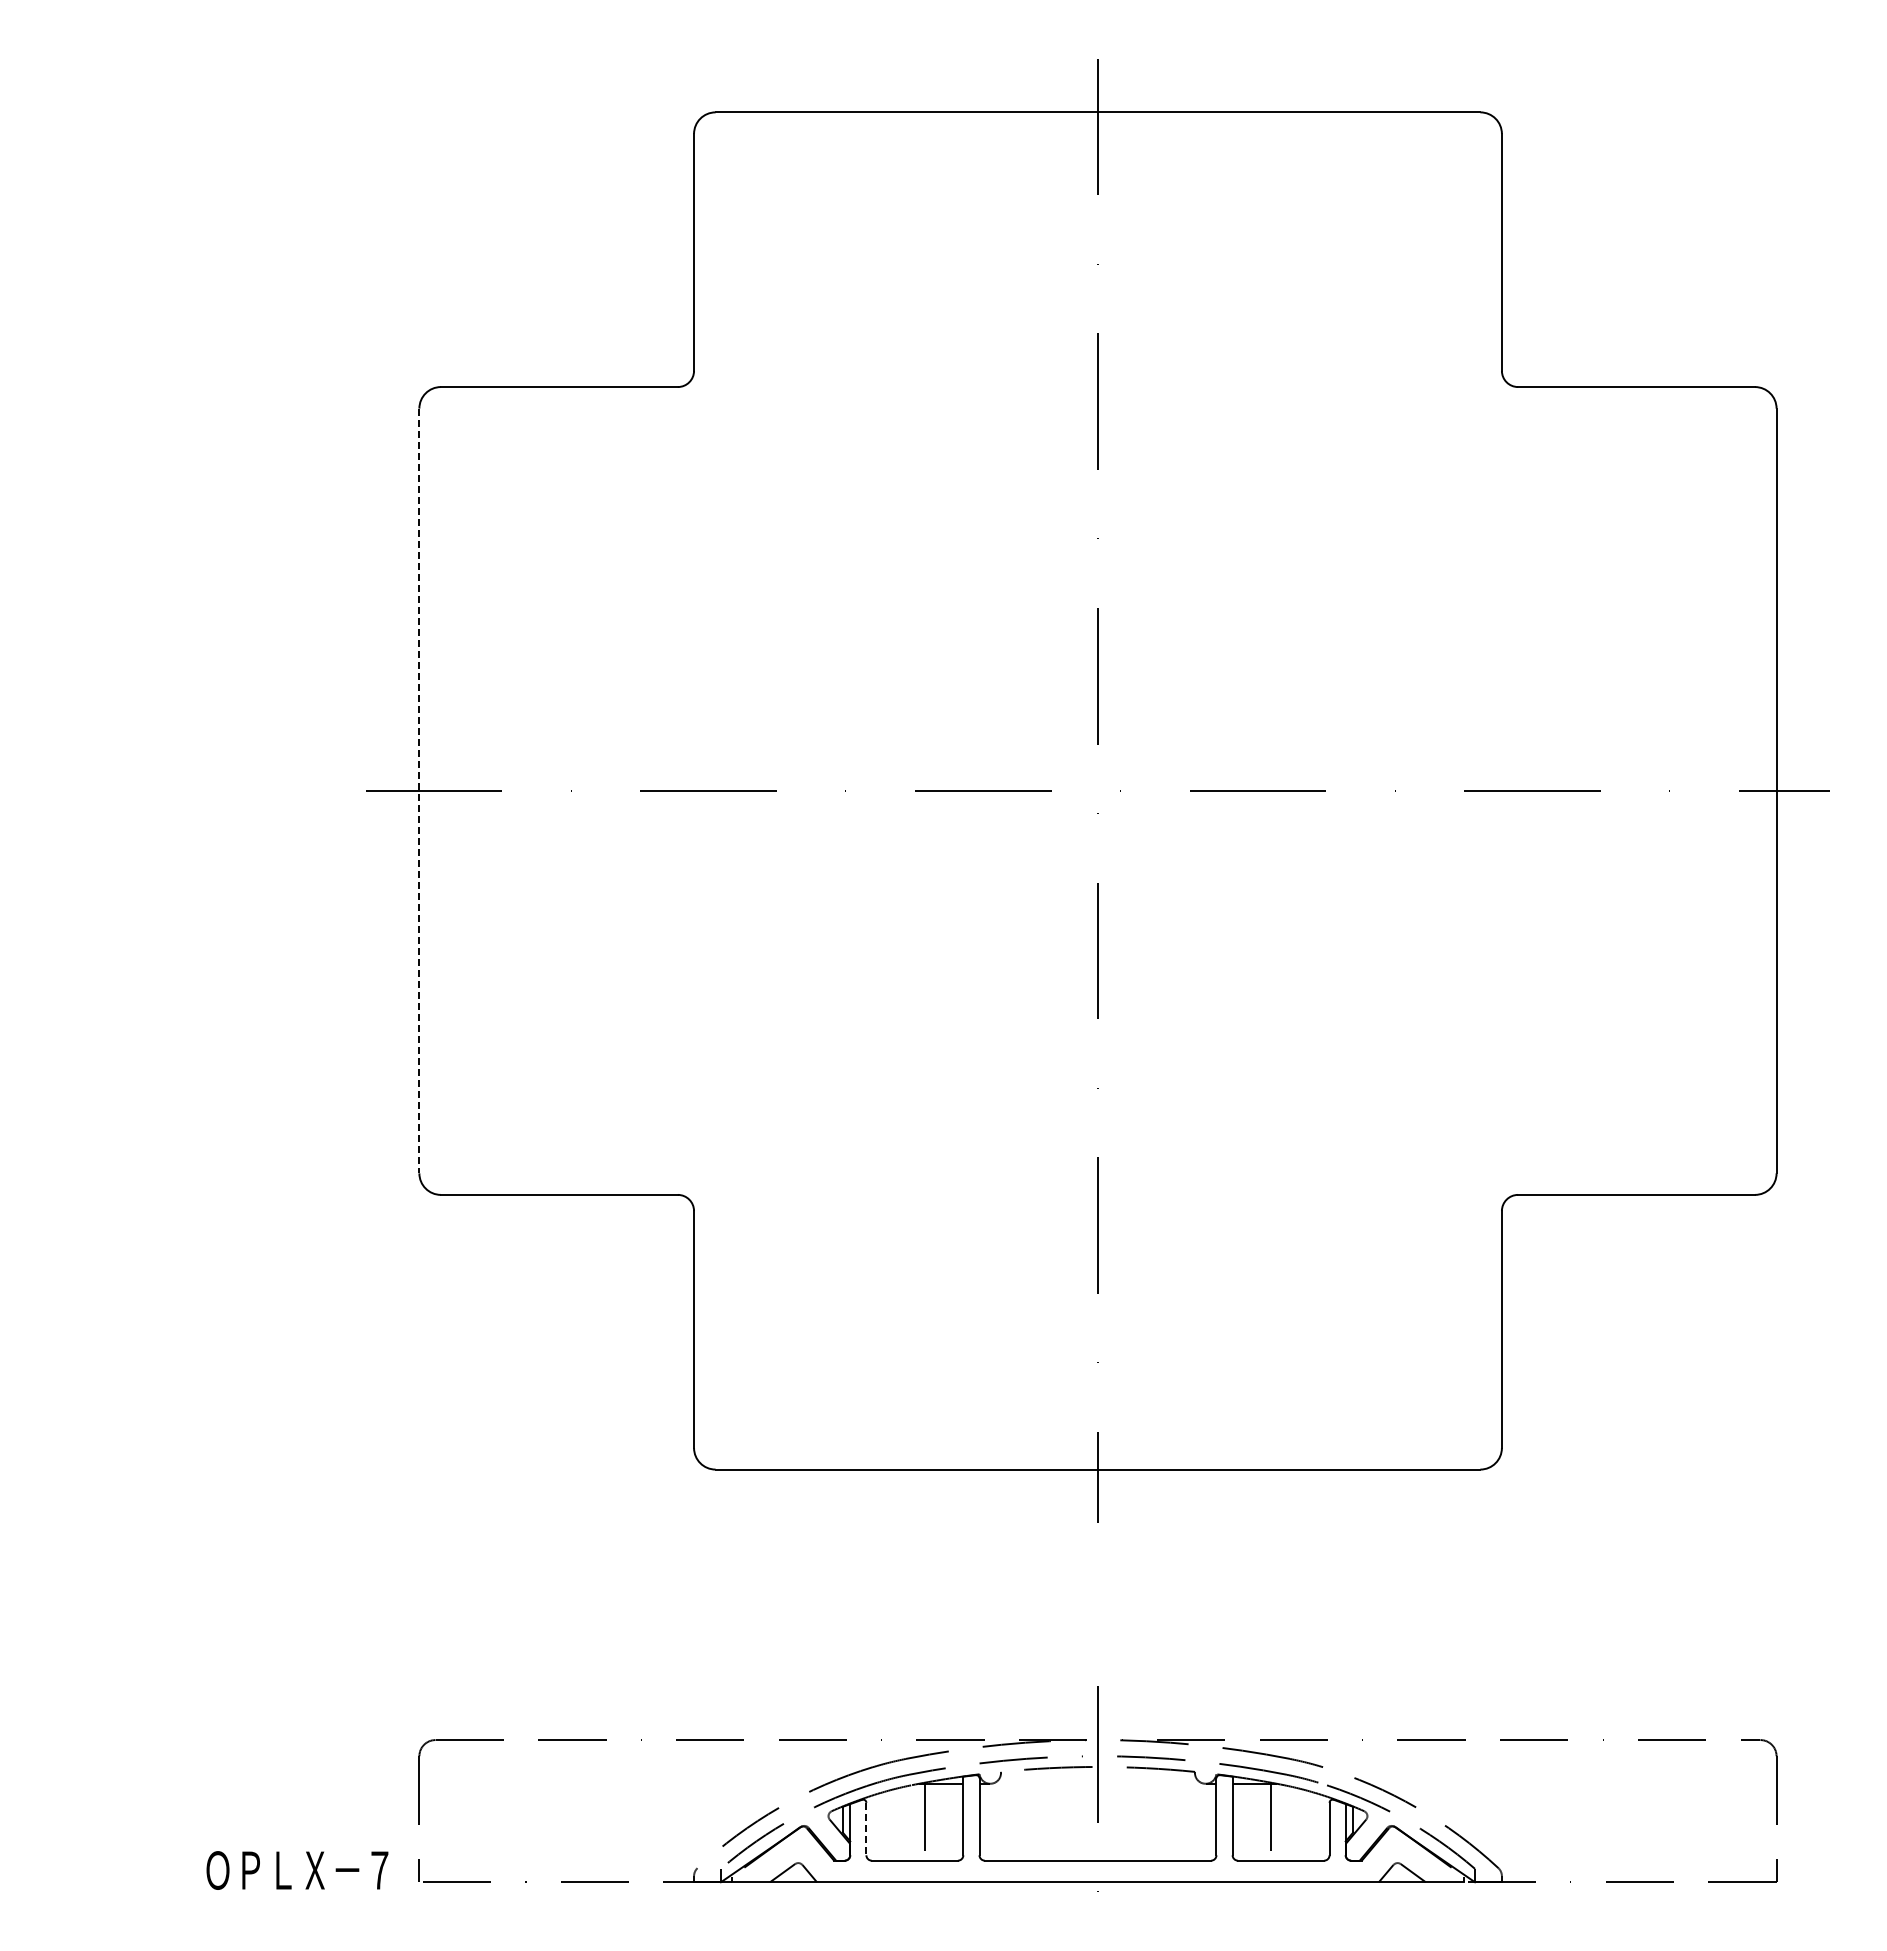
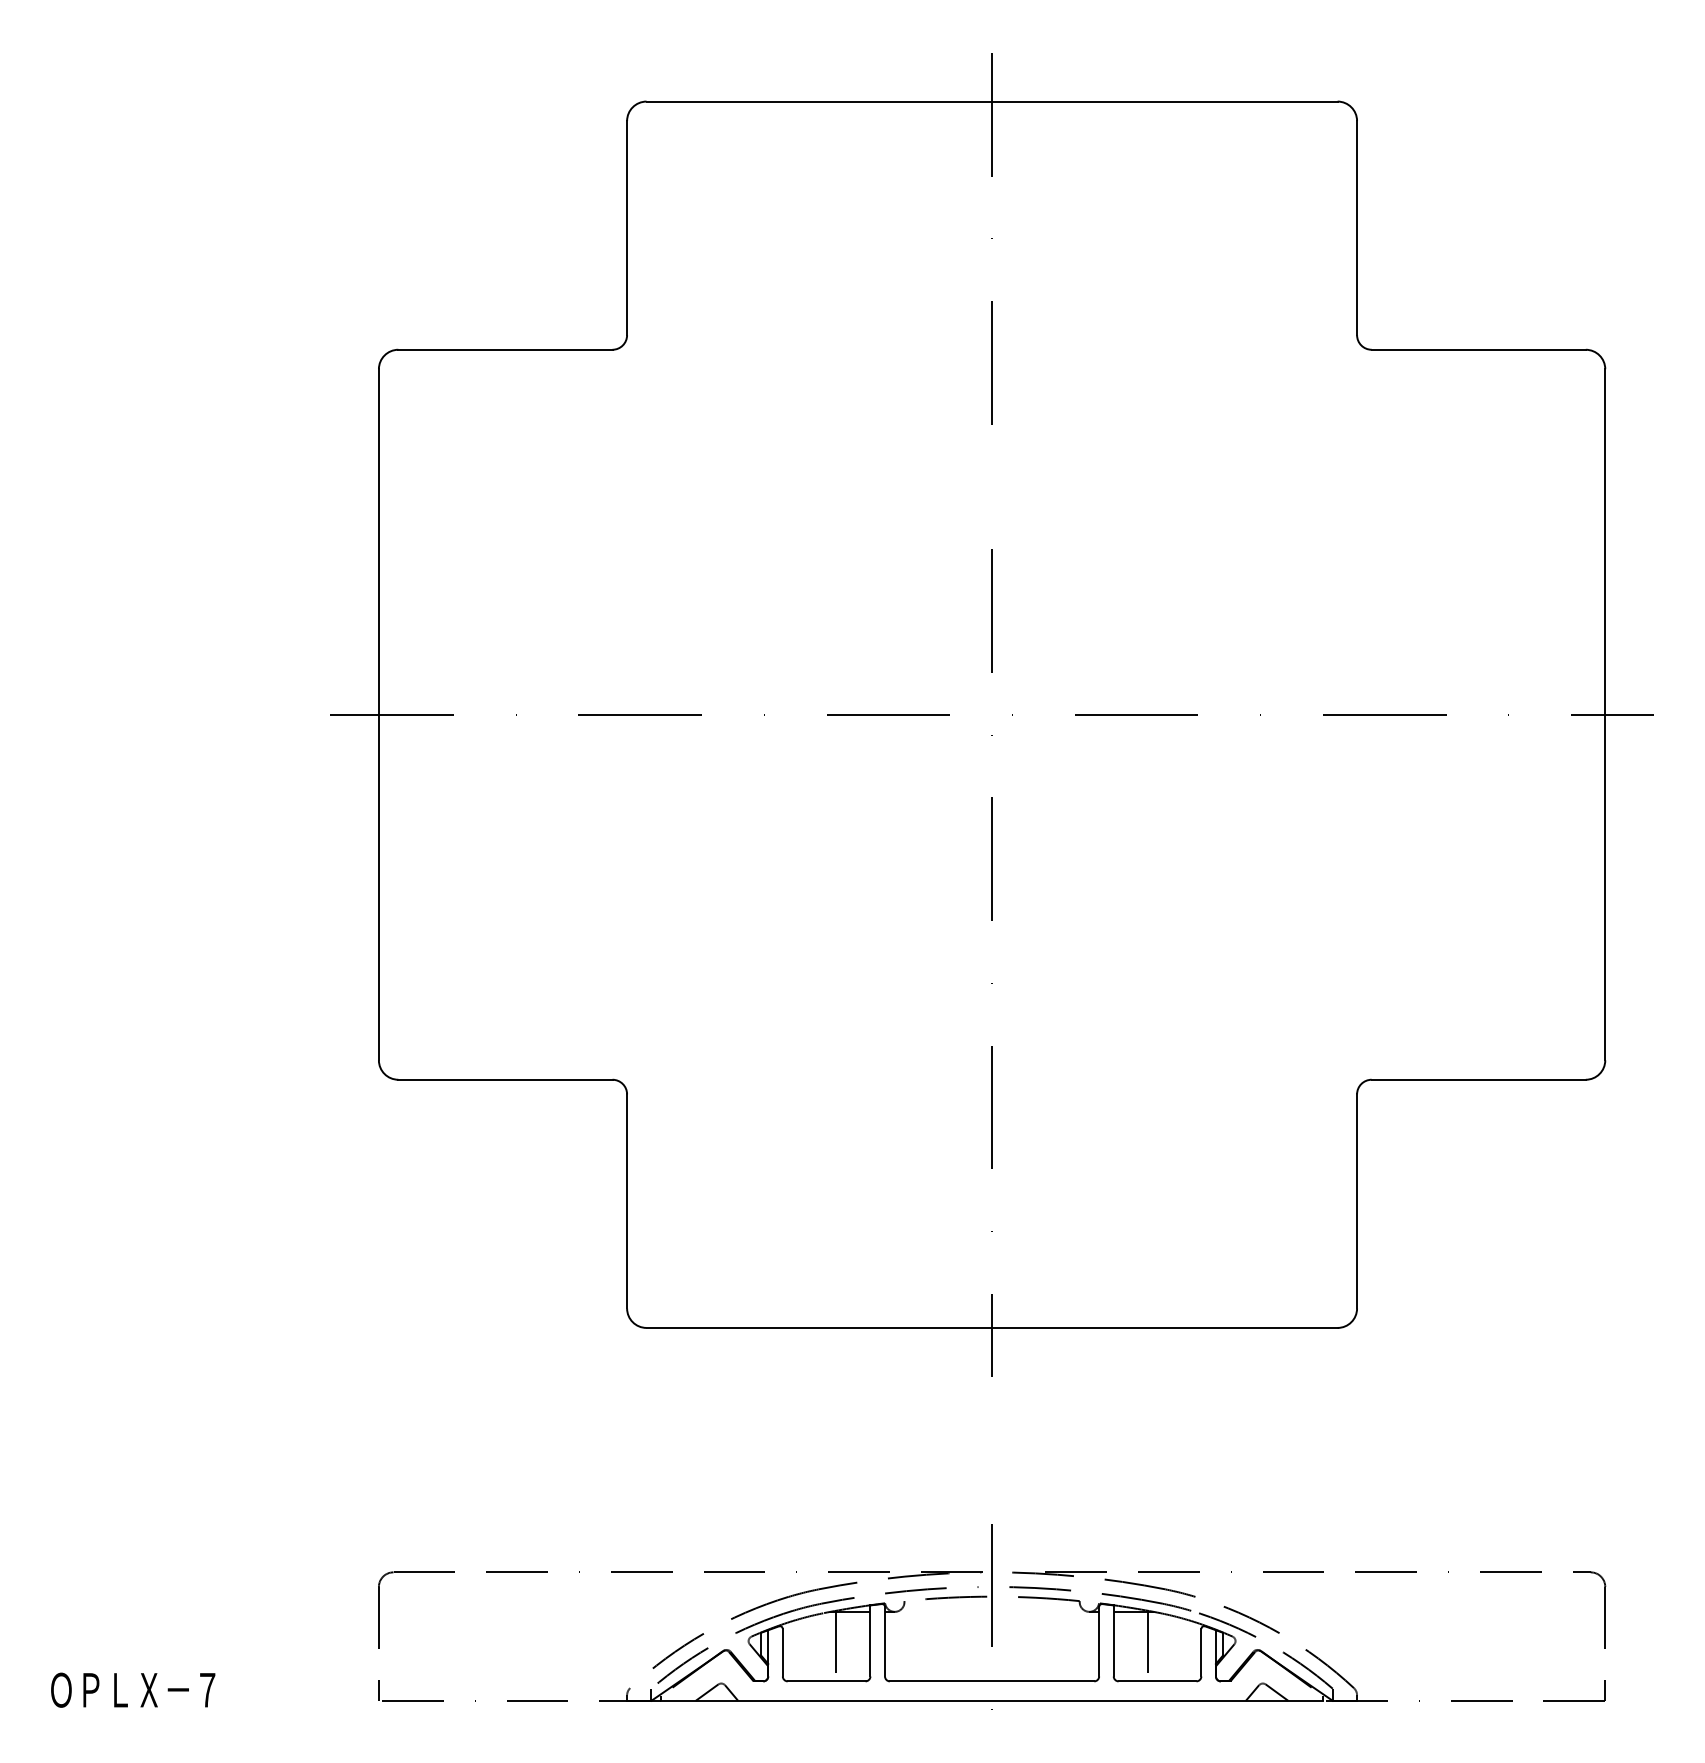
line: (419, 791) -> (379, 715), dashed -> solid
line: (866, 1829) -> (782, 1653), dashed -> solid
text: (297, 1870) -> (133, 1690), moved

